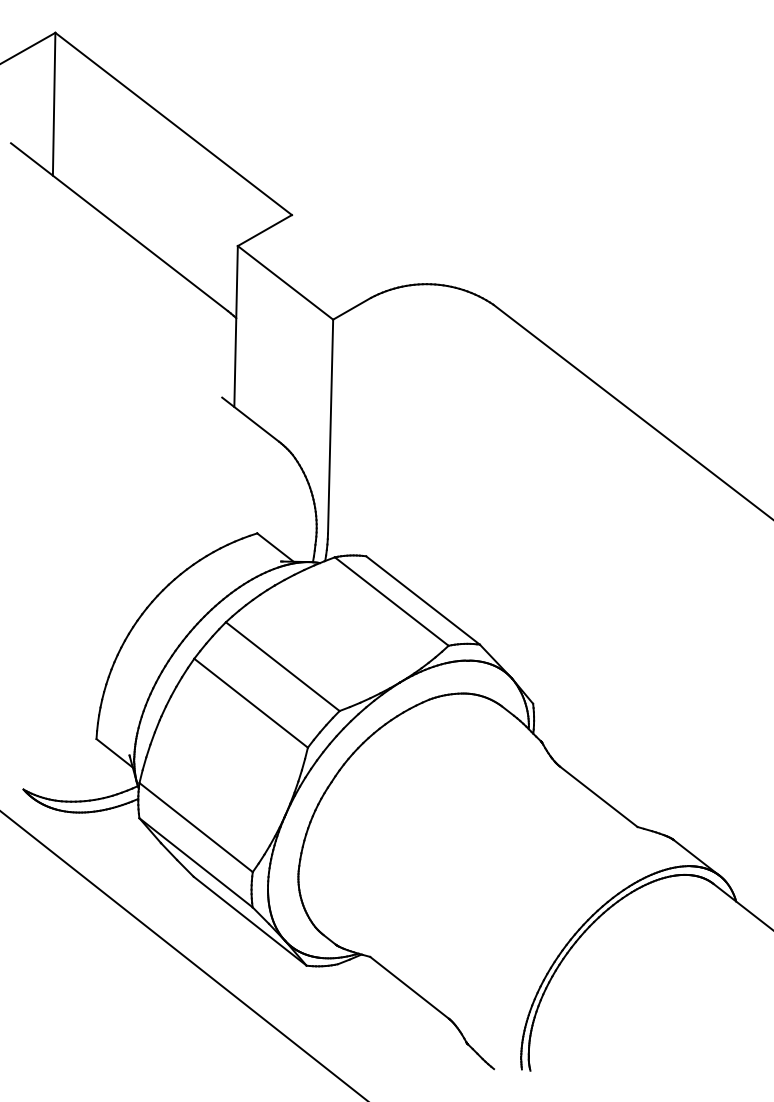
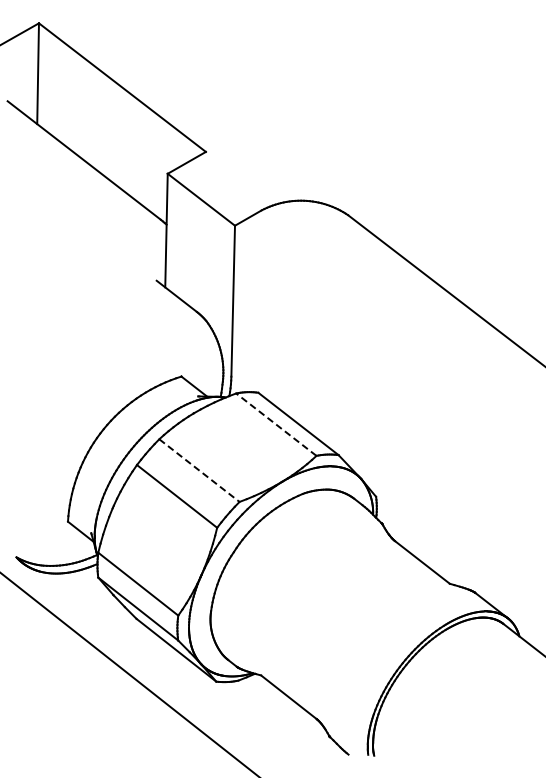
line: (391, 601) -> (276, 424), solid -> dashed
line: (282, 666) -> (199, 470), solid -> dashed

